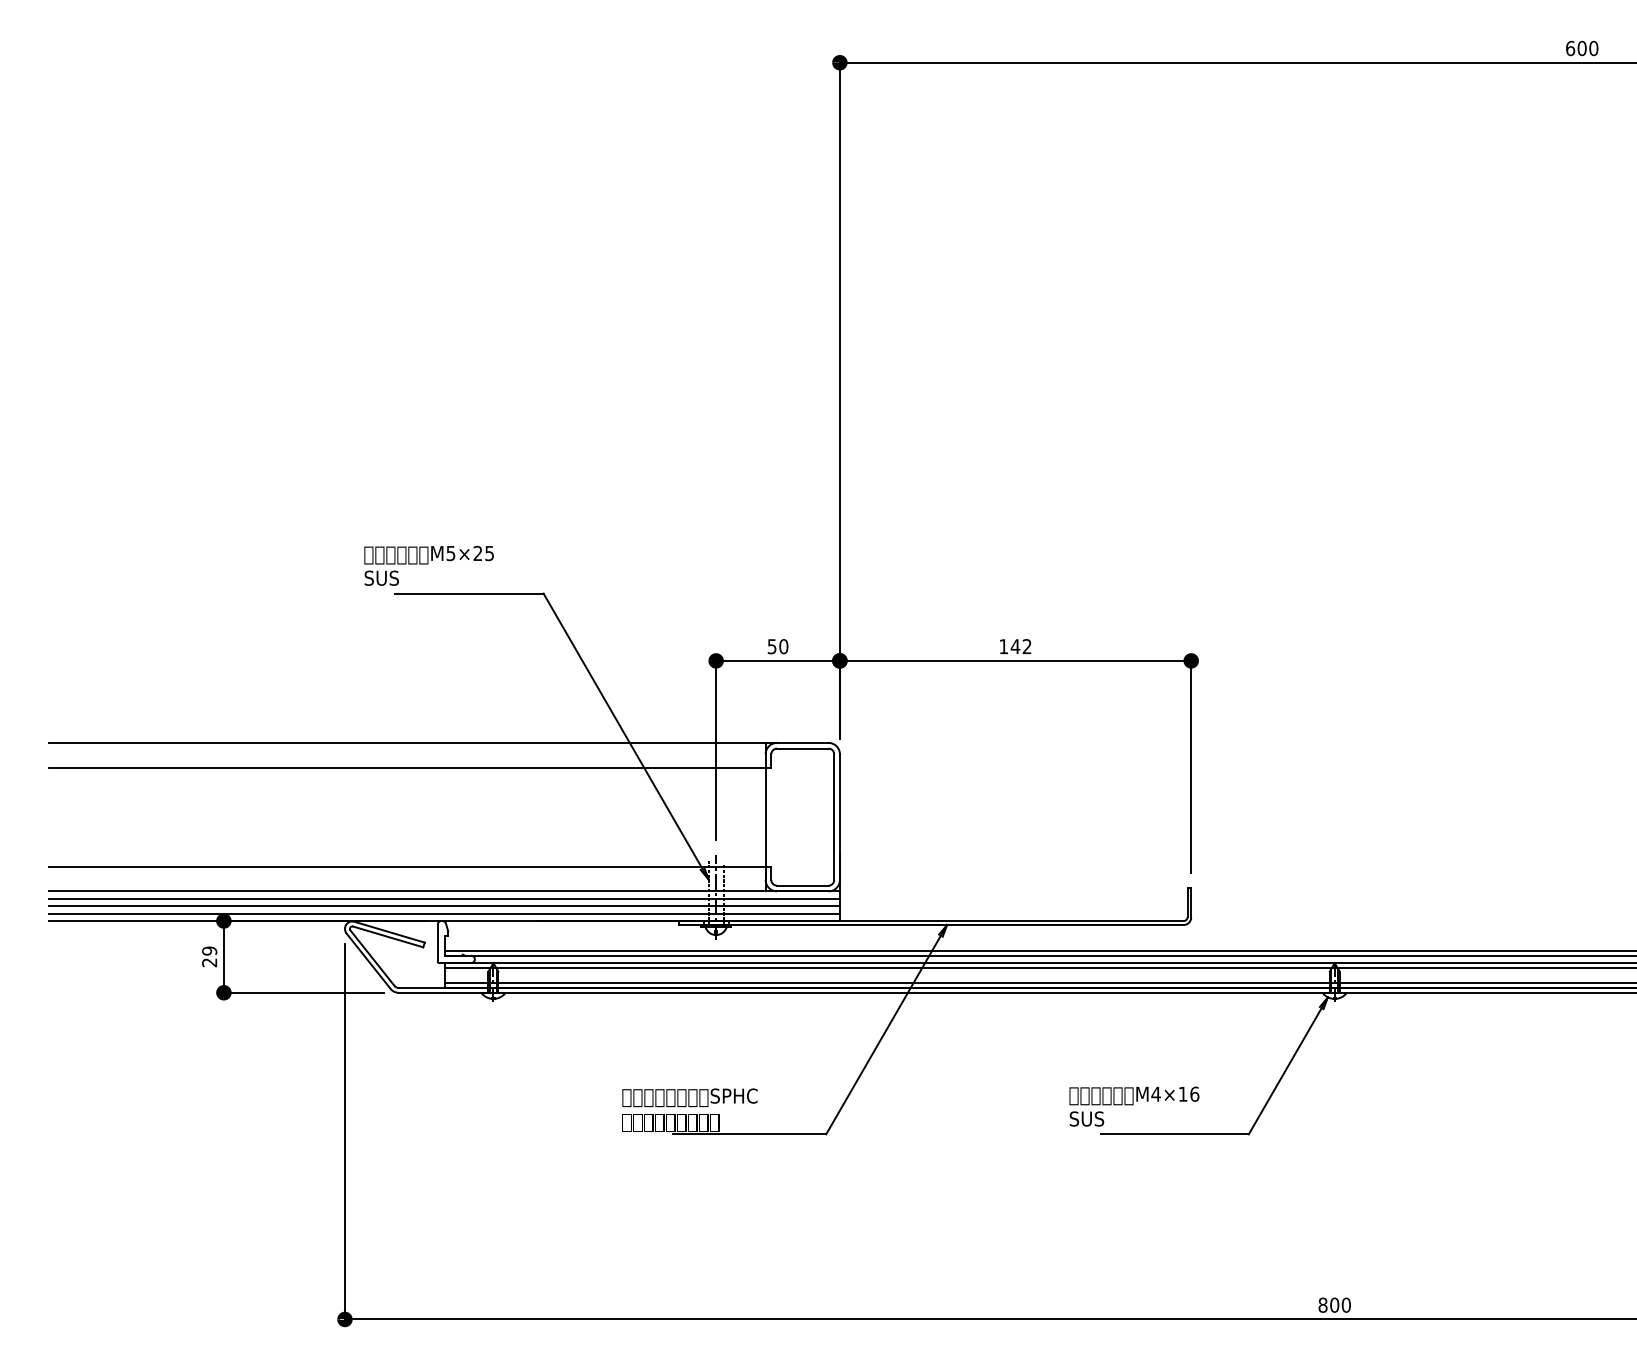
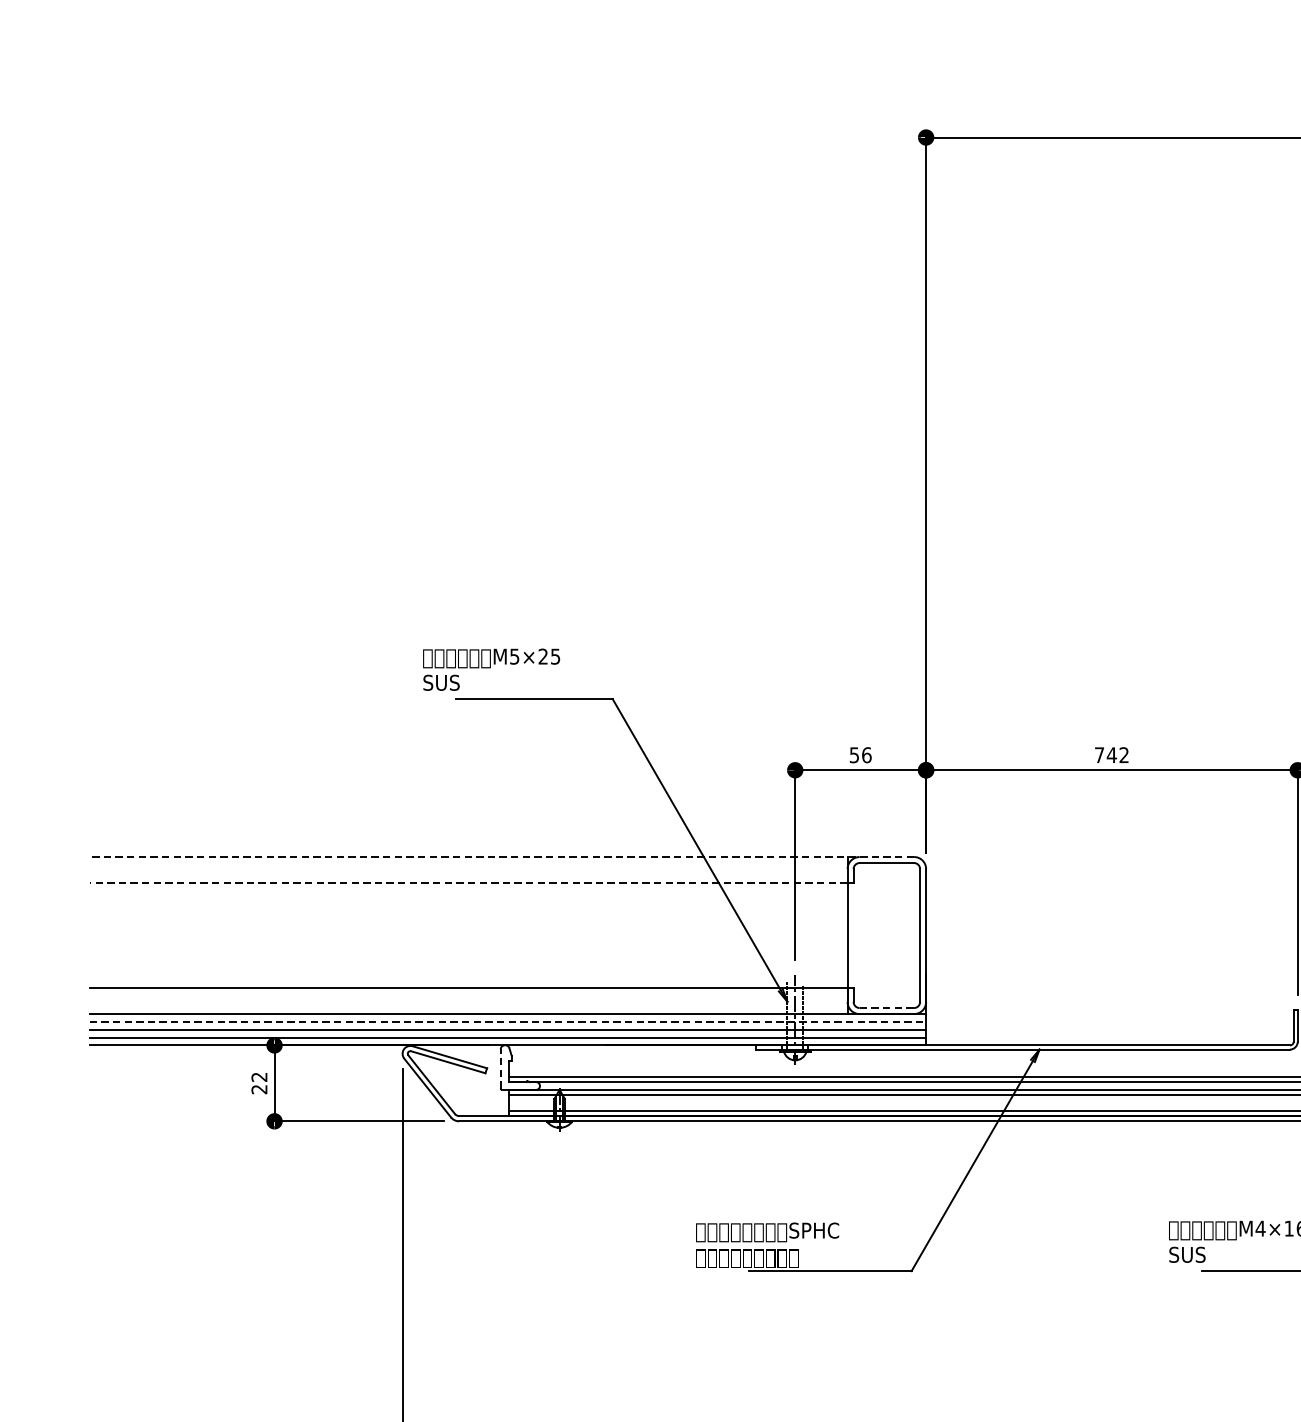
text: (783, 646) -> (866, 755), 50 -> 56
text: (1003, 646) -> (1099, 755), 142 -> 742
line: (438, 742) -> (501, 856), solid -> dashed
line: (406, 767) -> (467, 883), solid -> dashed
line: (802, 885) -> (886, 1007), solid -> dashed
line: (445, 898) -> (508, 1021), solid -> dashed
line: (437, 943) -> (500, 1069), solid -> dashed
text: (209, 950) -> (259, 1076), 29 -> 22

